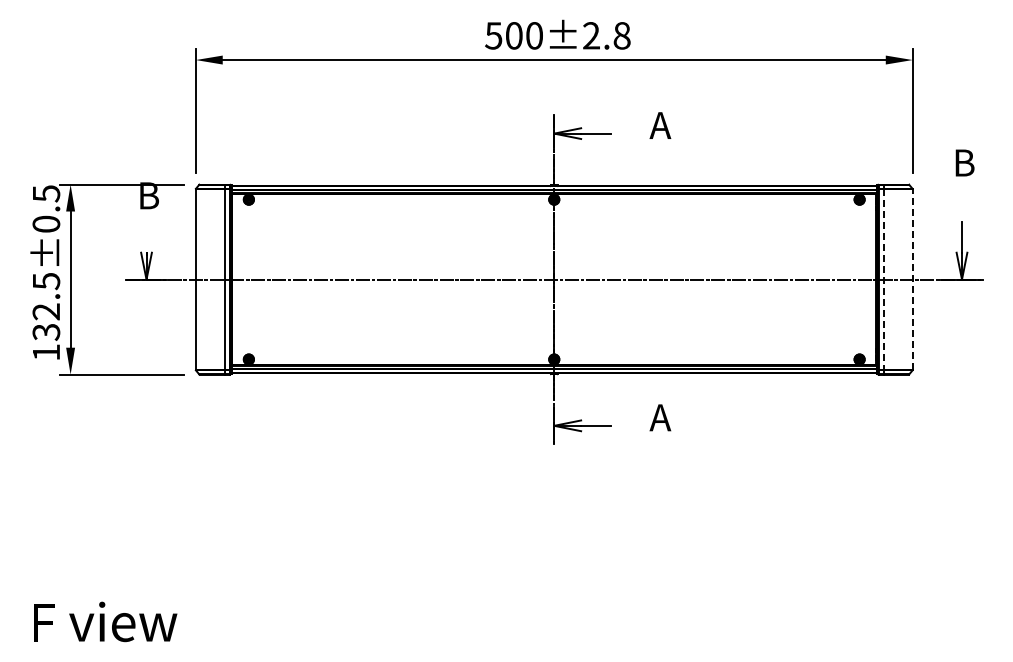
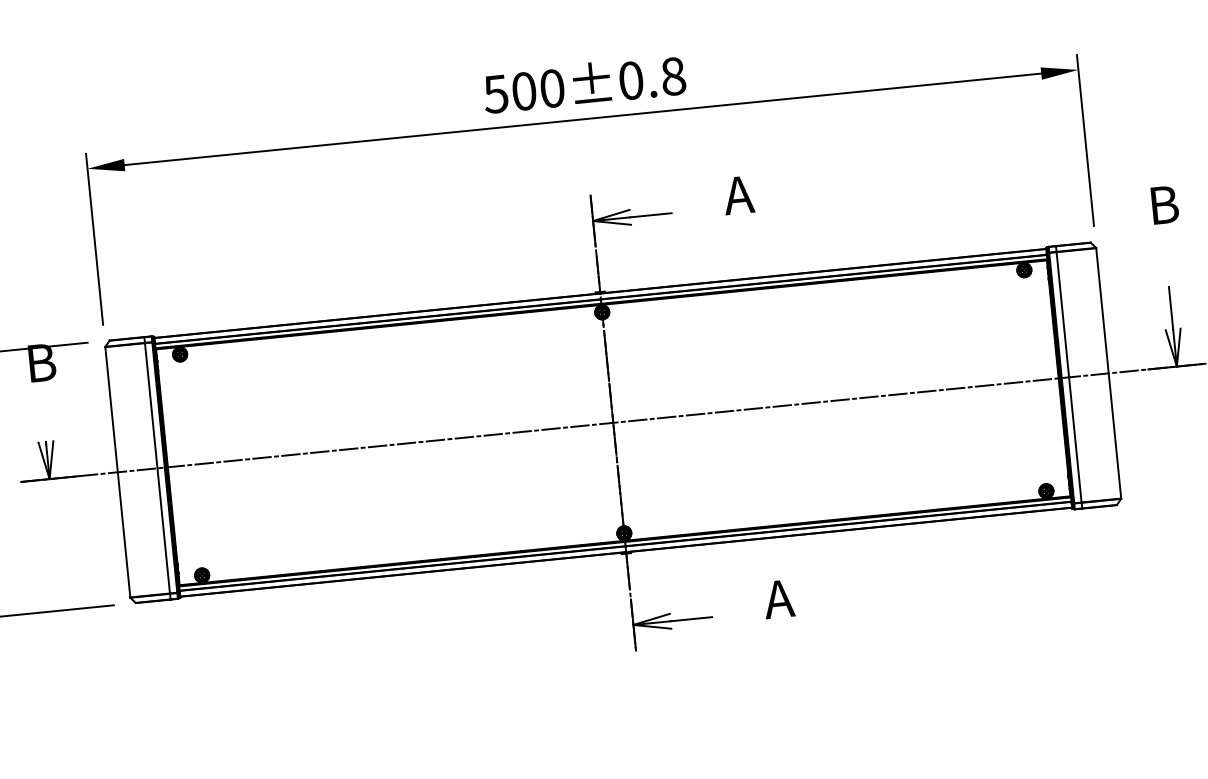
text: (591, 35) -> (631, 80), 500±2.8 -> 500±0.8
line: (884, 279) -> (1069, 377), dashed -> solid
line: (912, 279) -> (1108, 373), dashed -> solid

